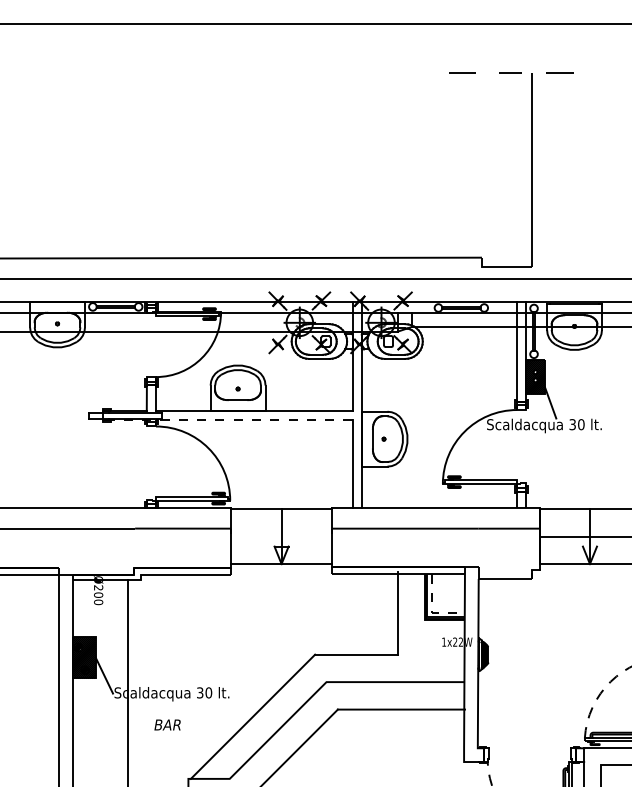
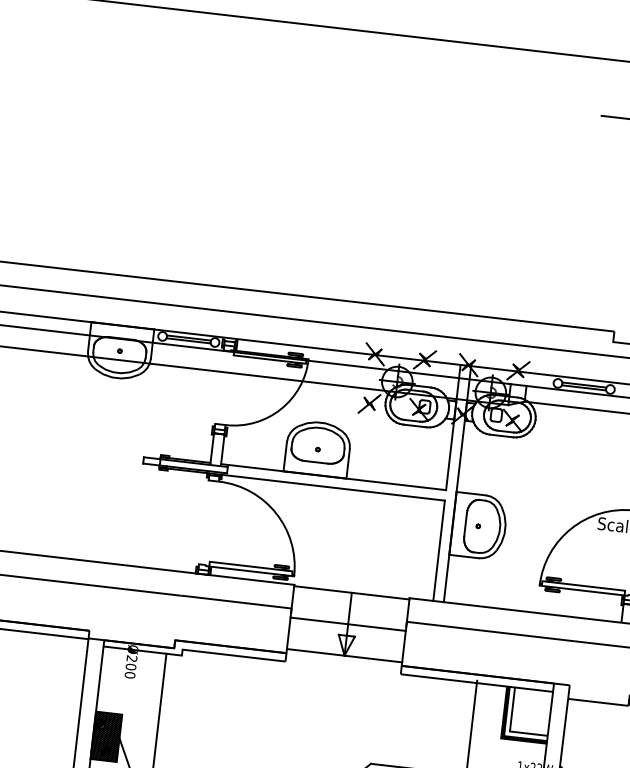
line: (227, 420) -> (301, 484), dashed -> solid
line: (281, 536) -> (348, 624), added
line: (431, 610) -> (509, 728), dashed -> solid

